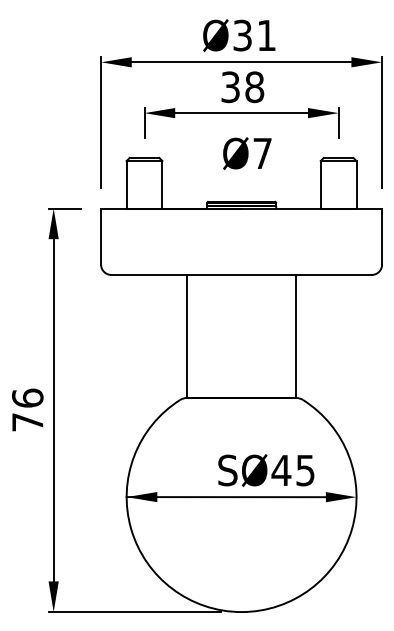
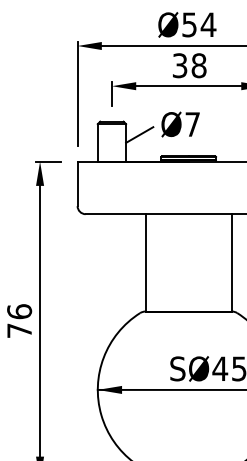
text: (255, 34) -> (199, 24), Ø31 -> Ø54
text: (247, 153) -> (180, 124), moved
line: (179, 174) -> (139, 134), added

